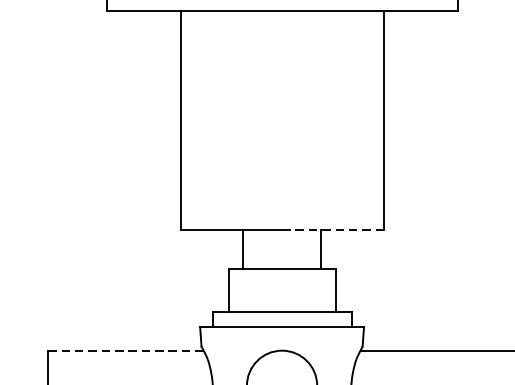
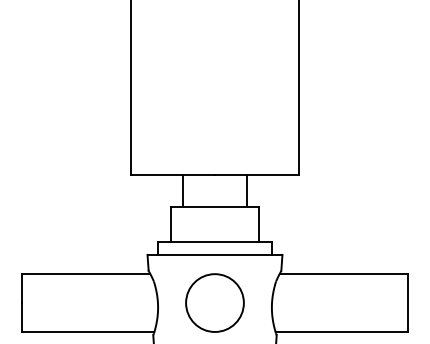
line: (332, 229) -> (256, 174), dashed -> solid
line: (124, 351) -> (85, 274), dashed -> solid

